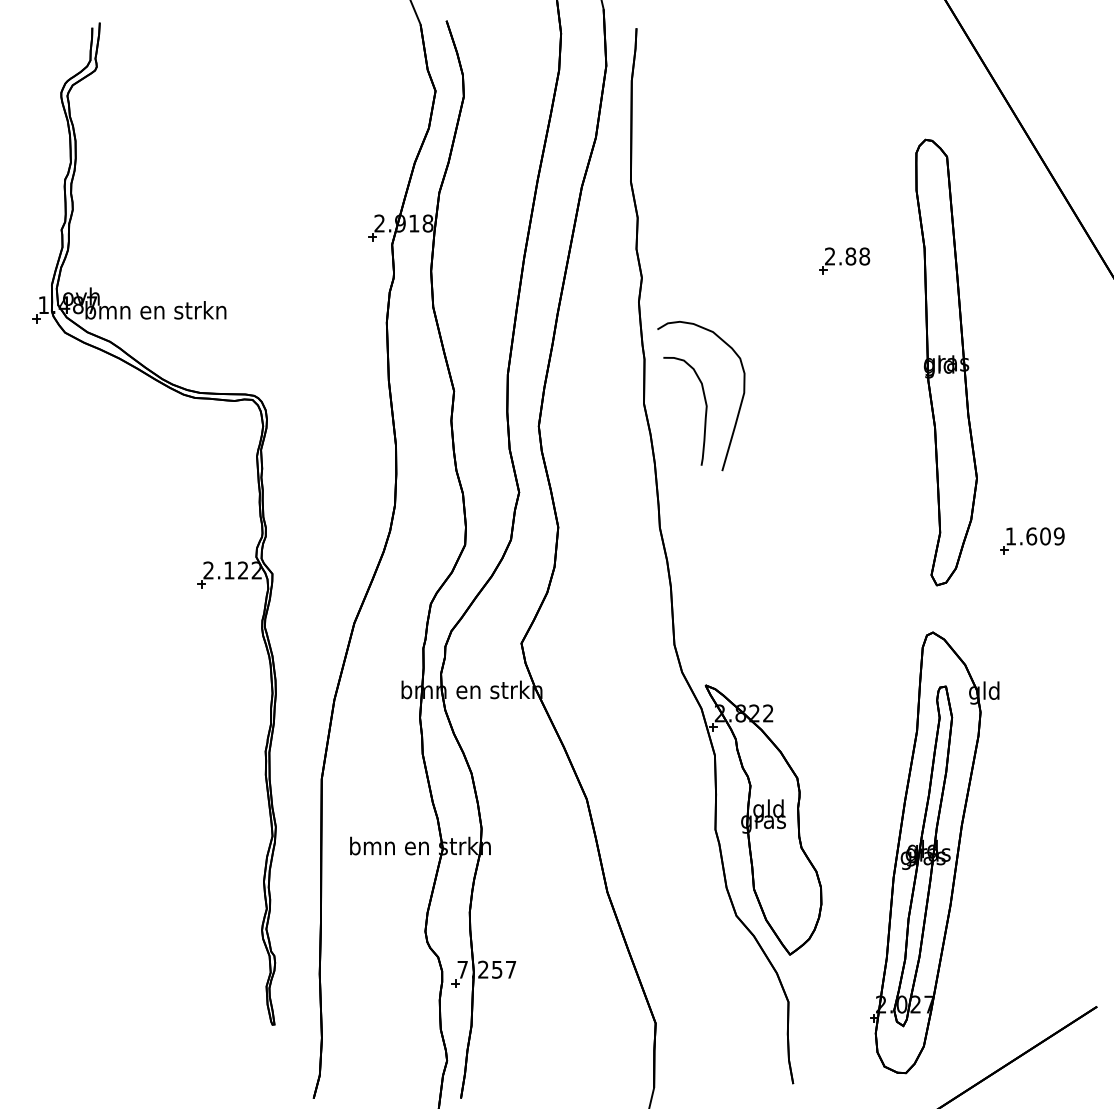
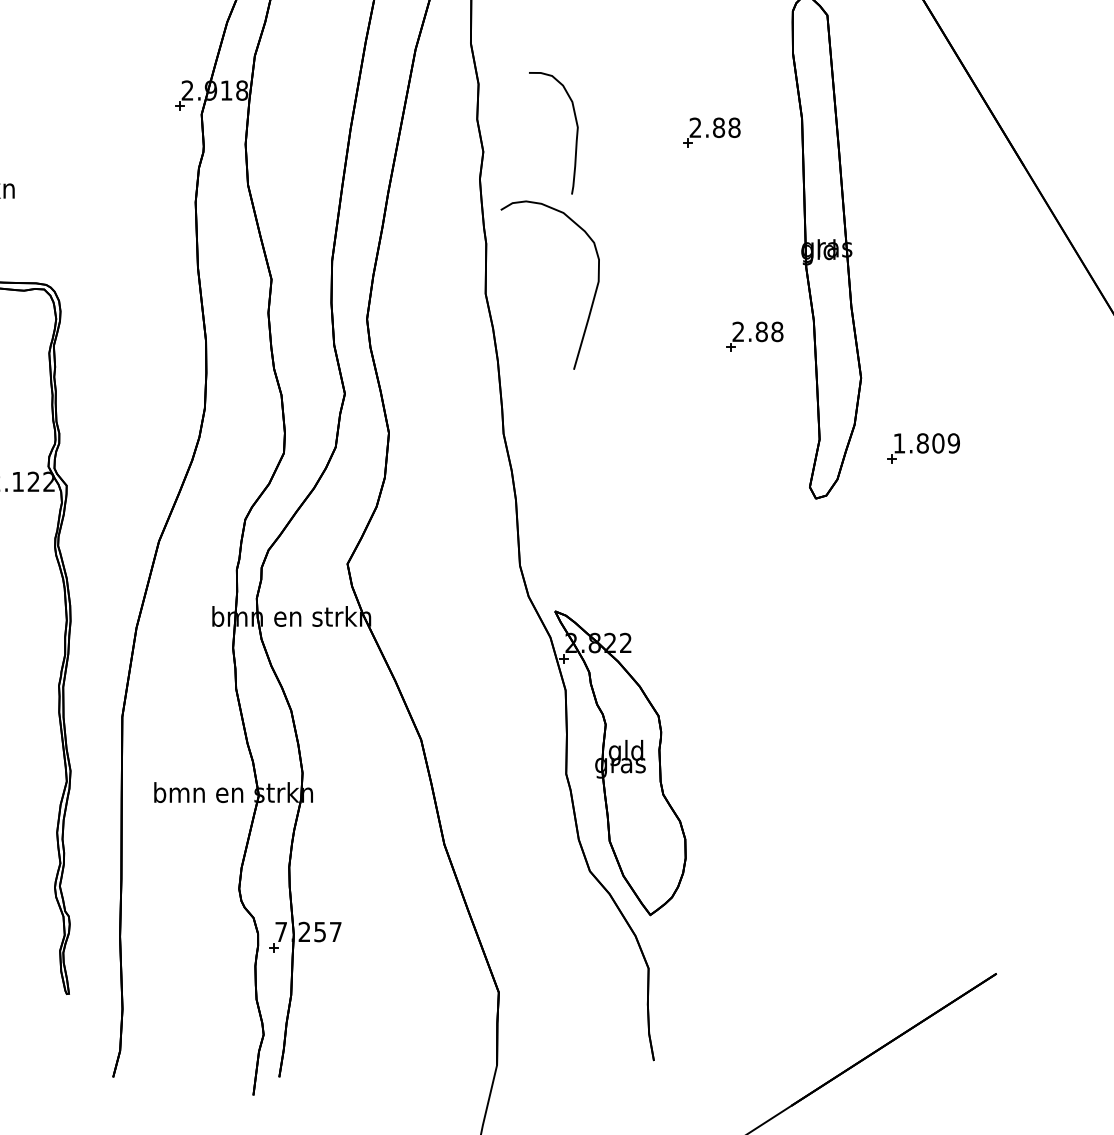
curve: (704, 417) -> (575, 140), moved
part: (882, 441) -> (754, 336), added
text: (1031, 536) -> (922, 443), 1.609 -> 1.809
part: (934, 852) -> (813, 799), removed

